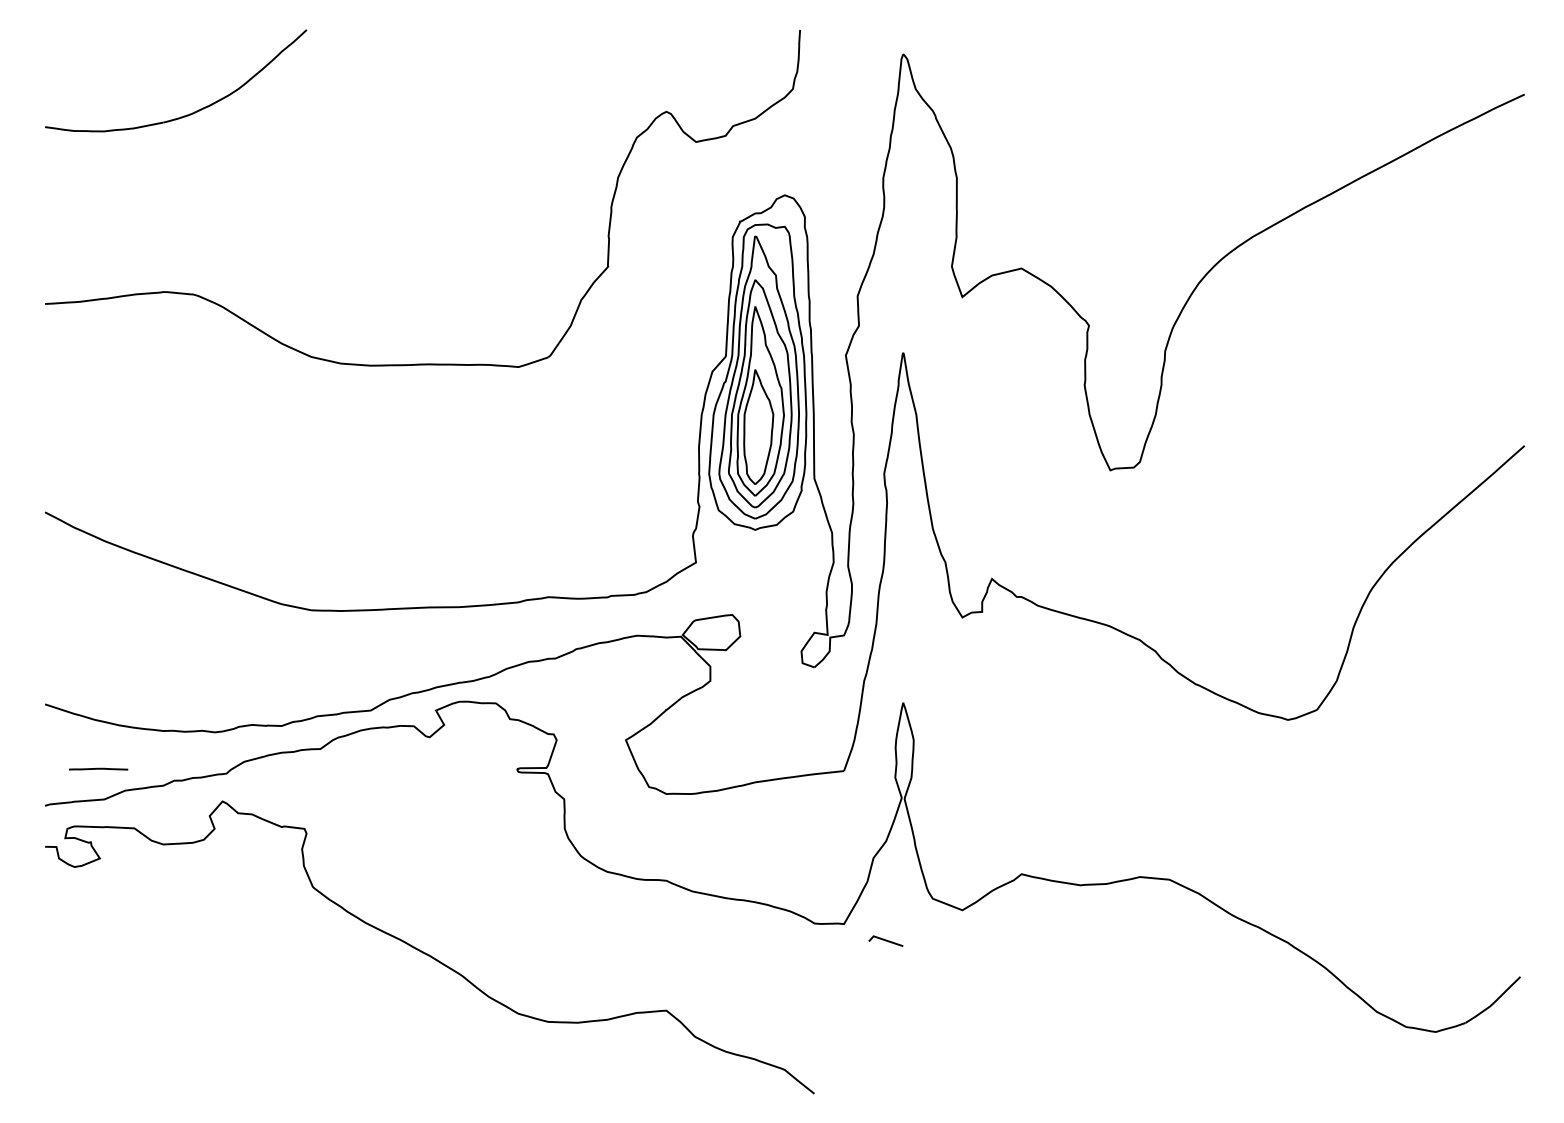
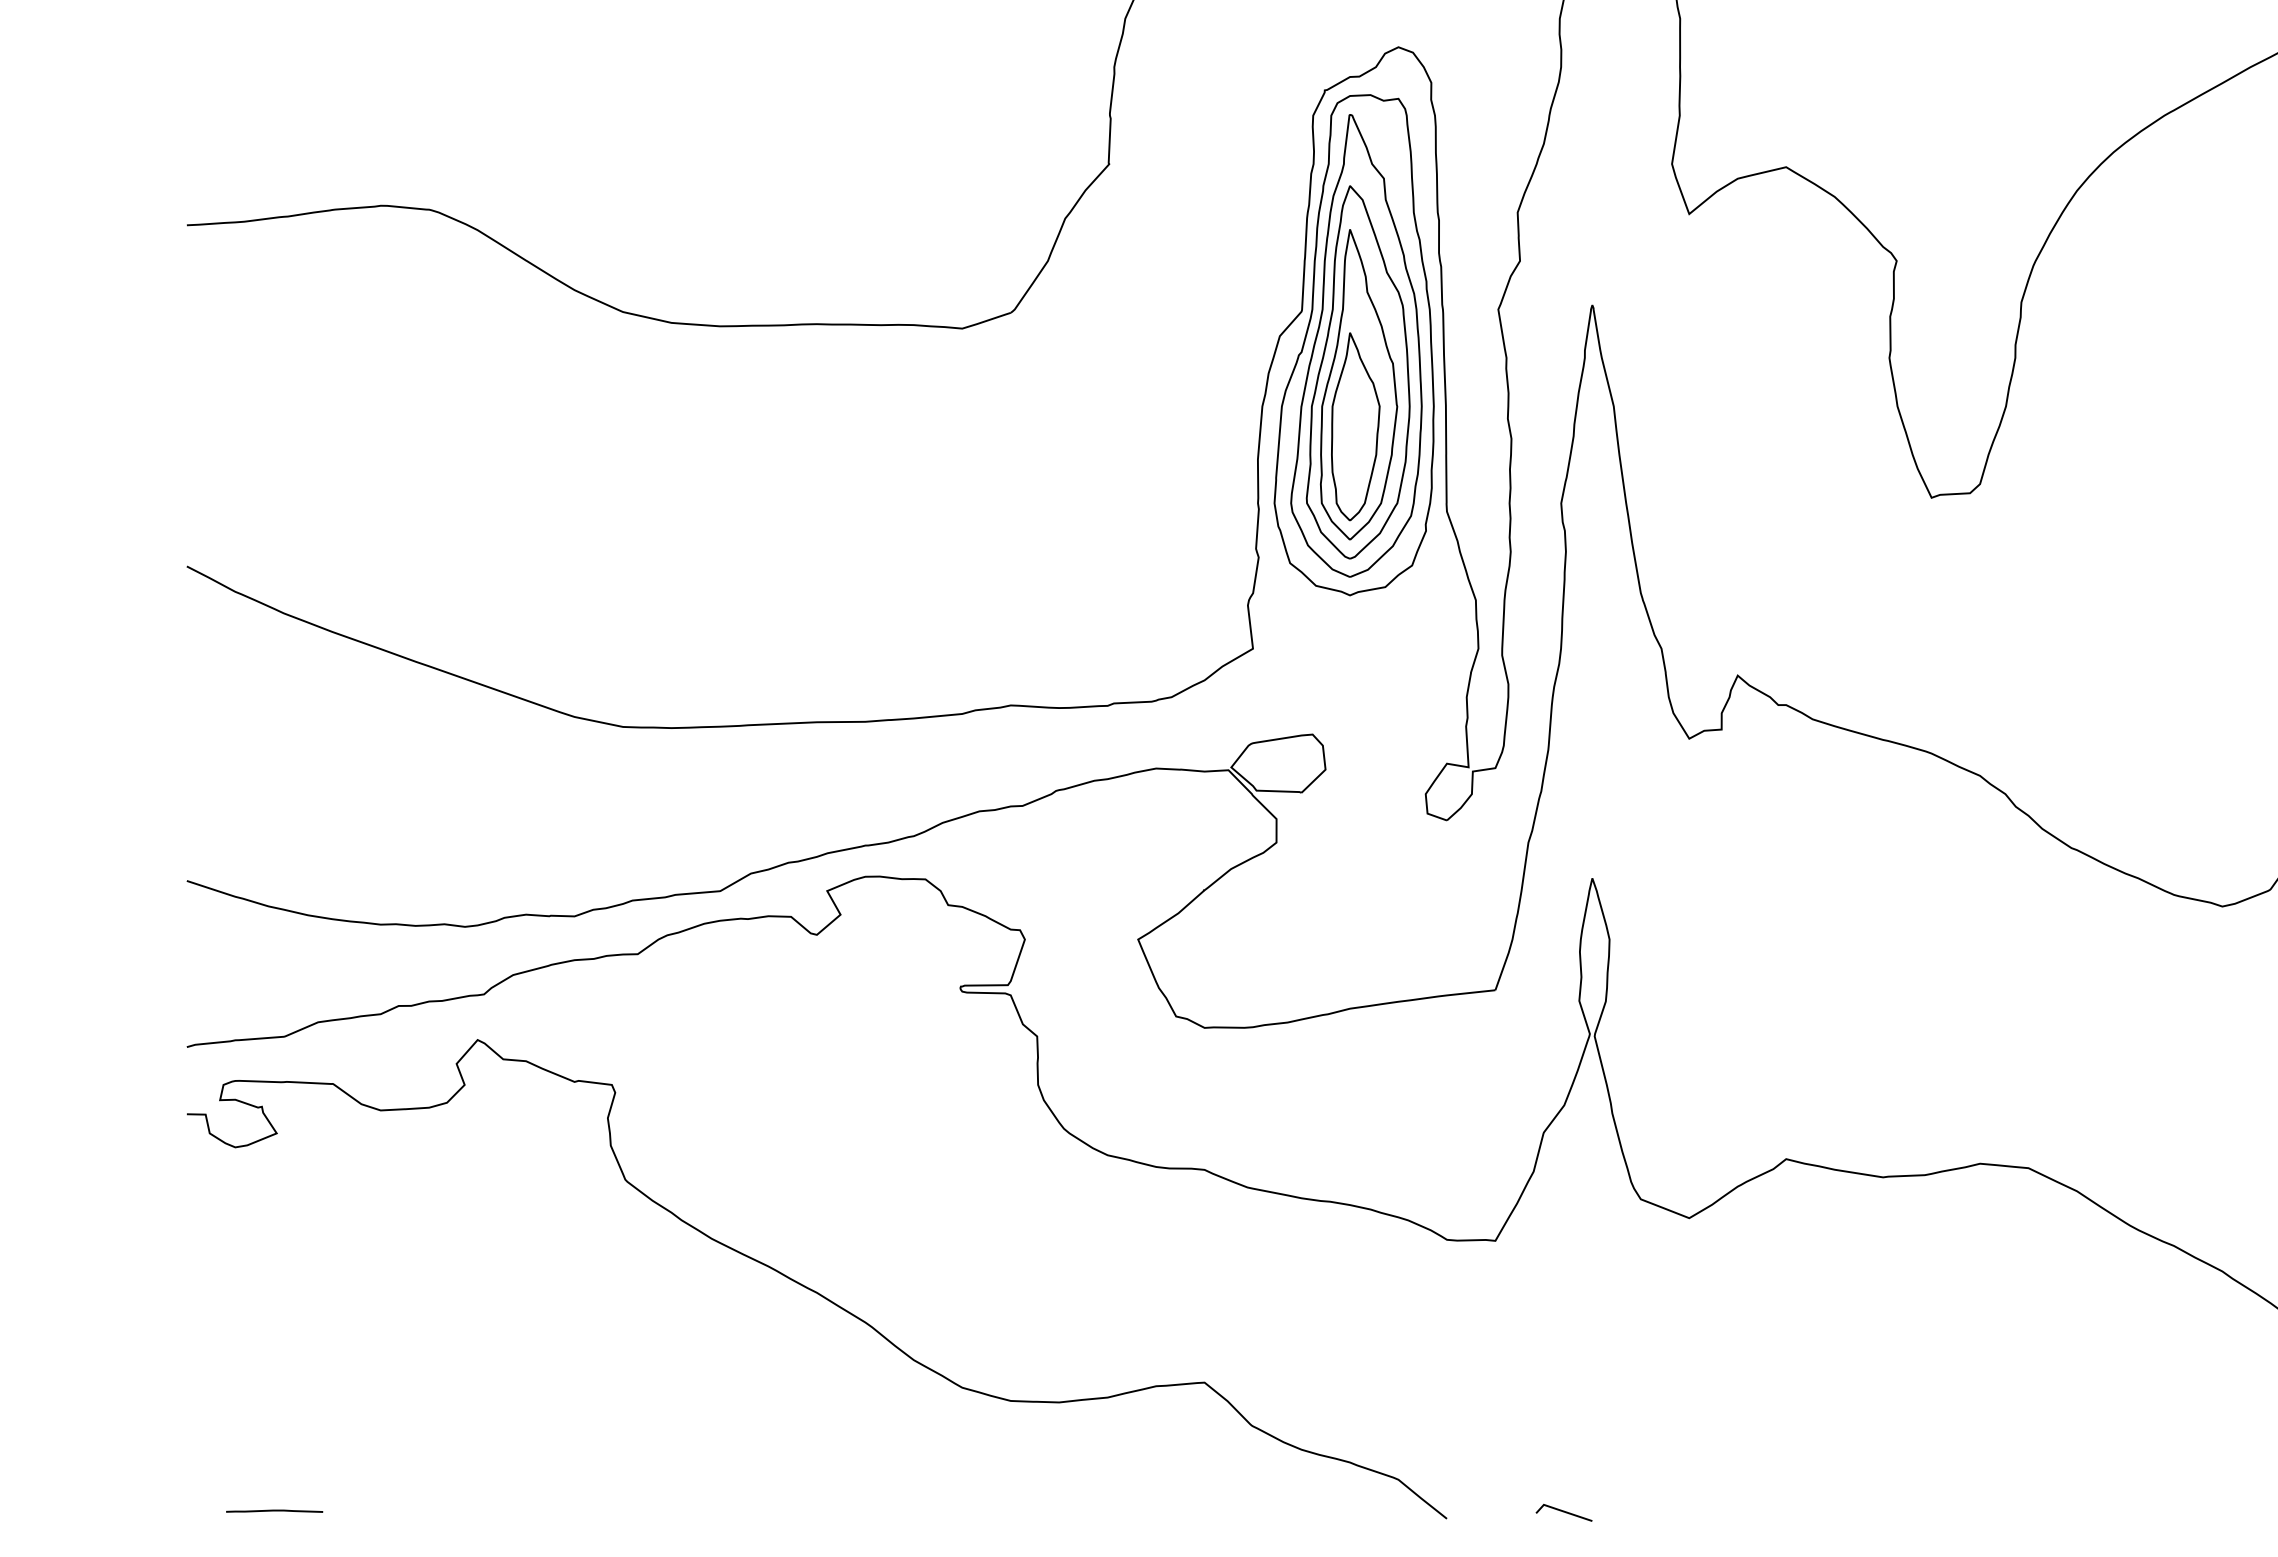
line: (98, 768) -> (274, 1510), moved
line: (885, 940) -> (1563, 1511), moved

